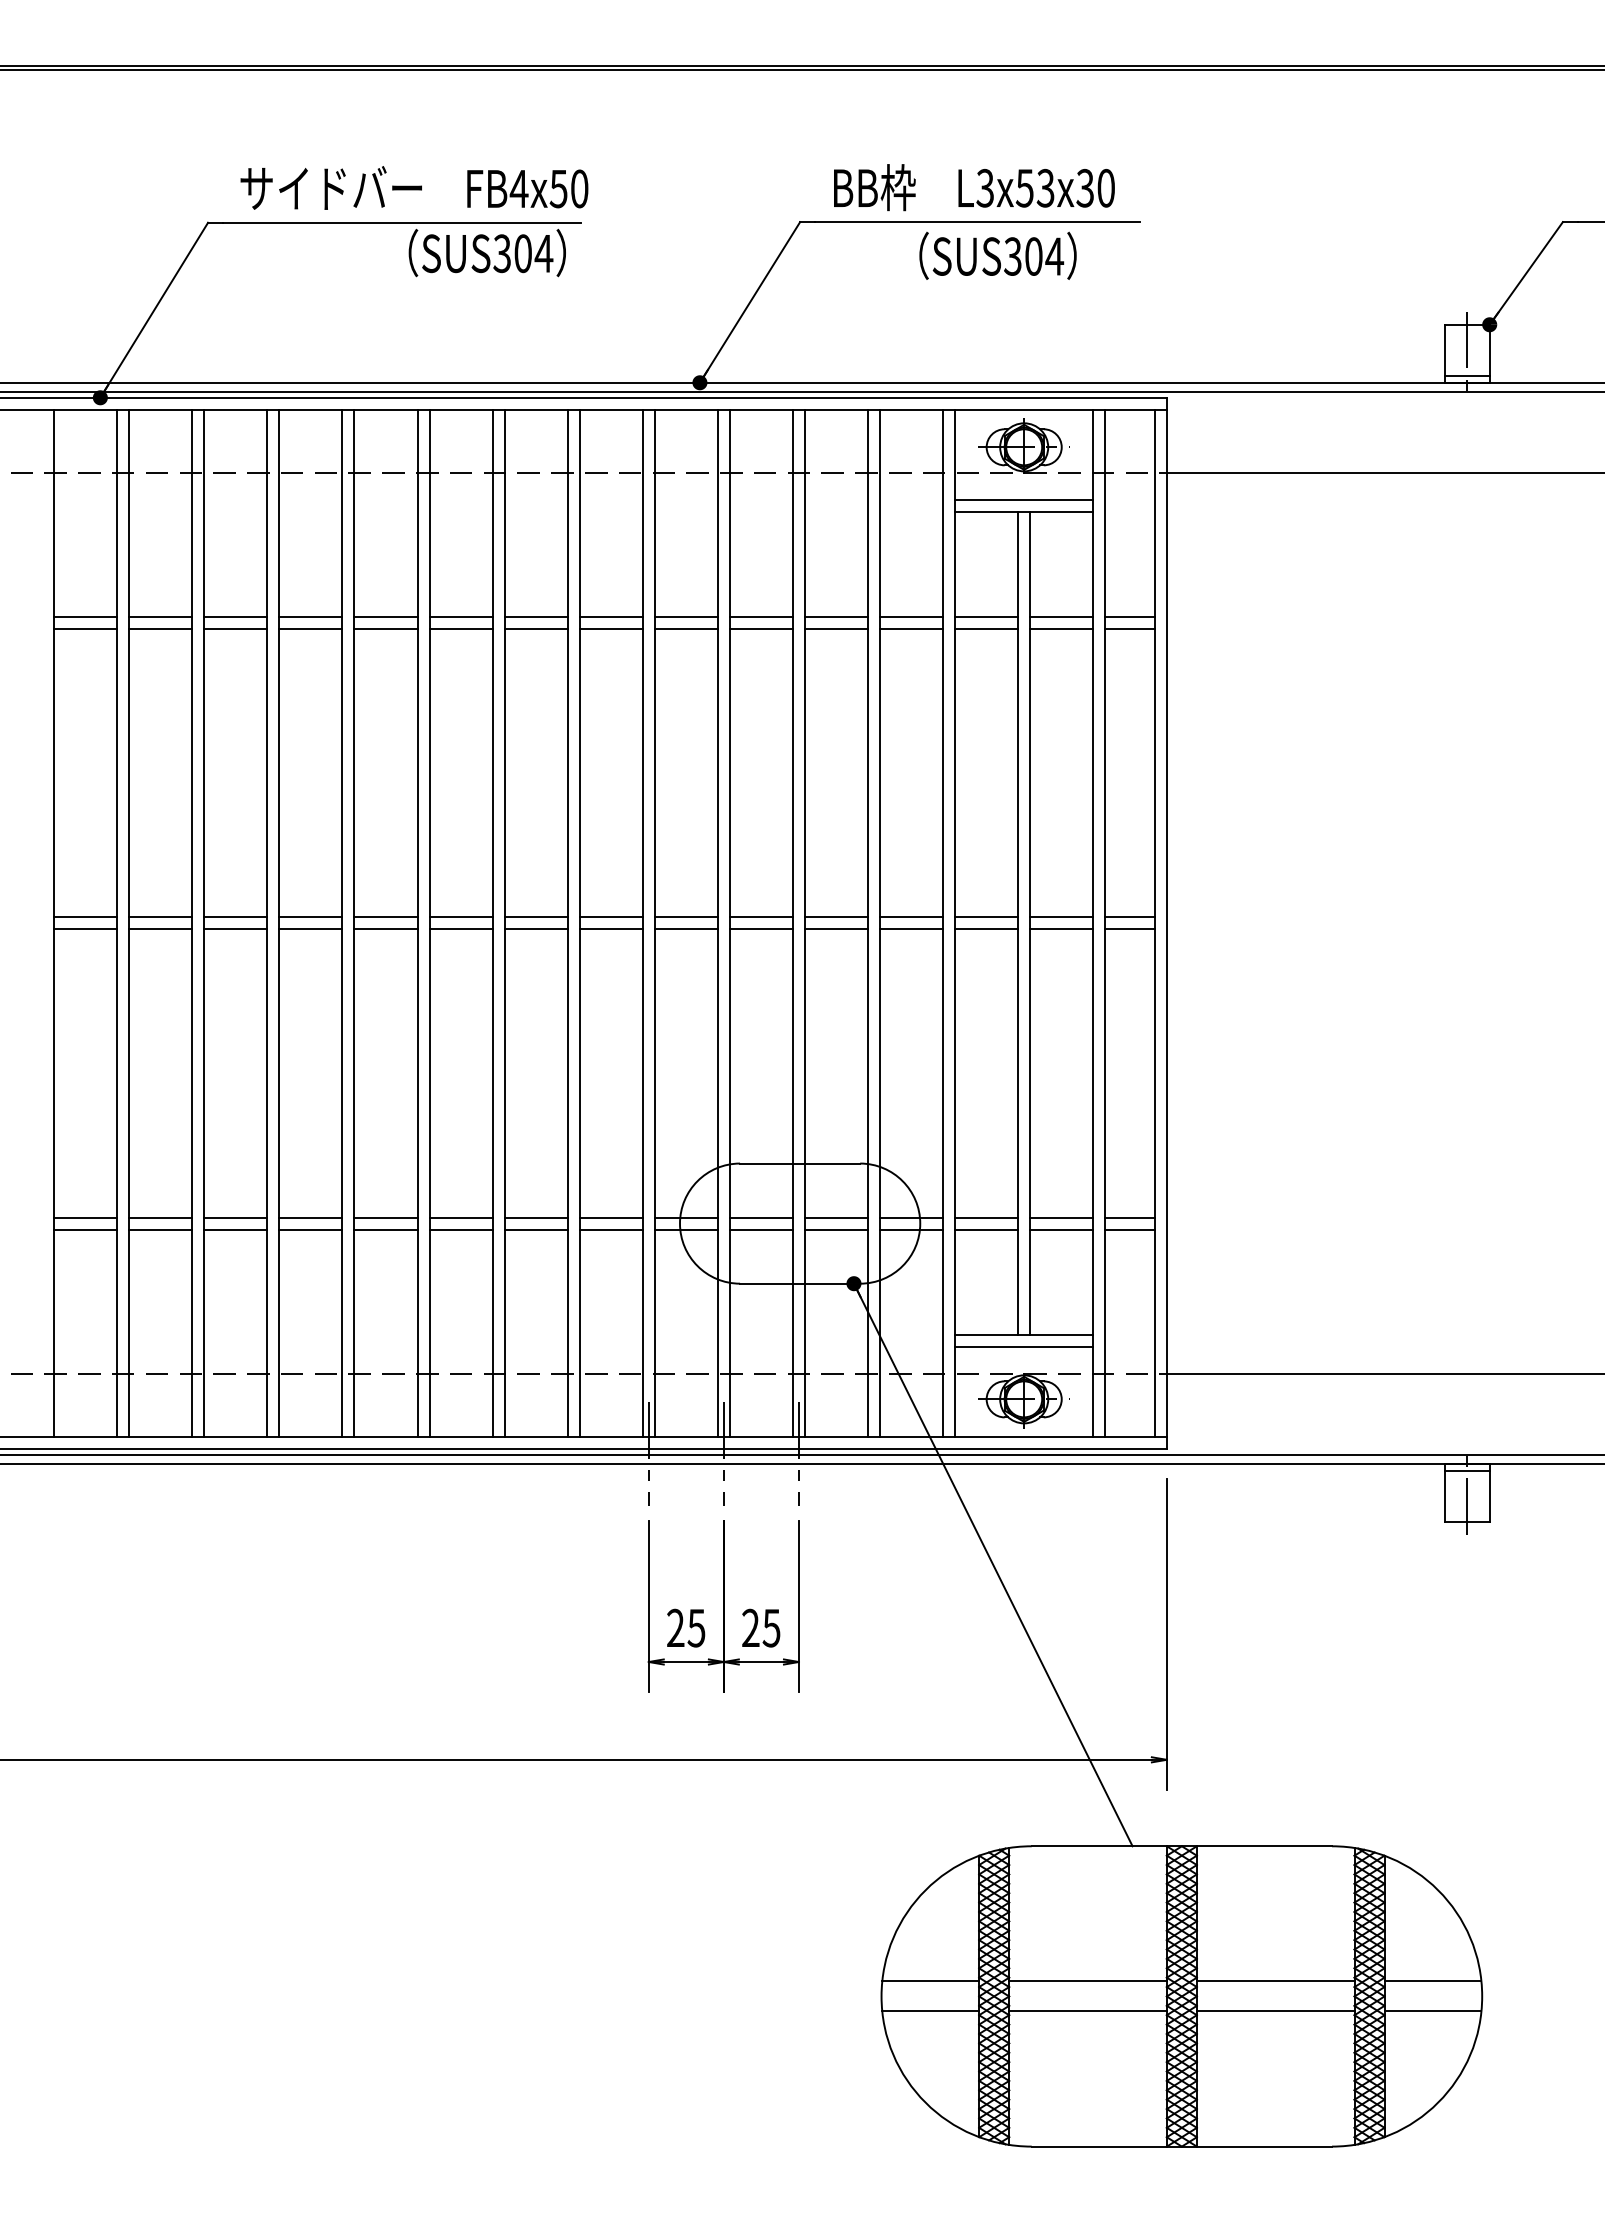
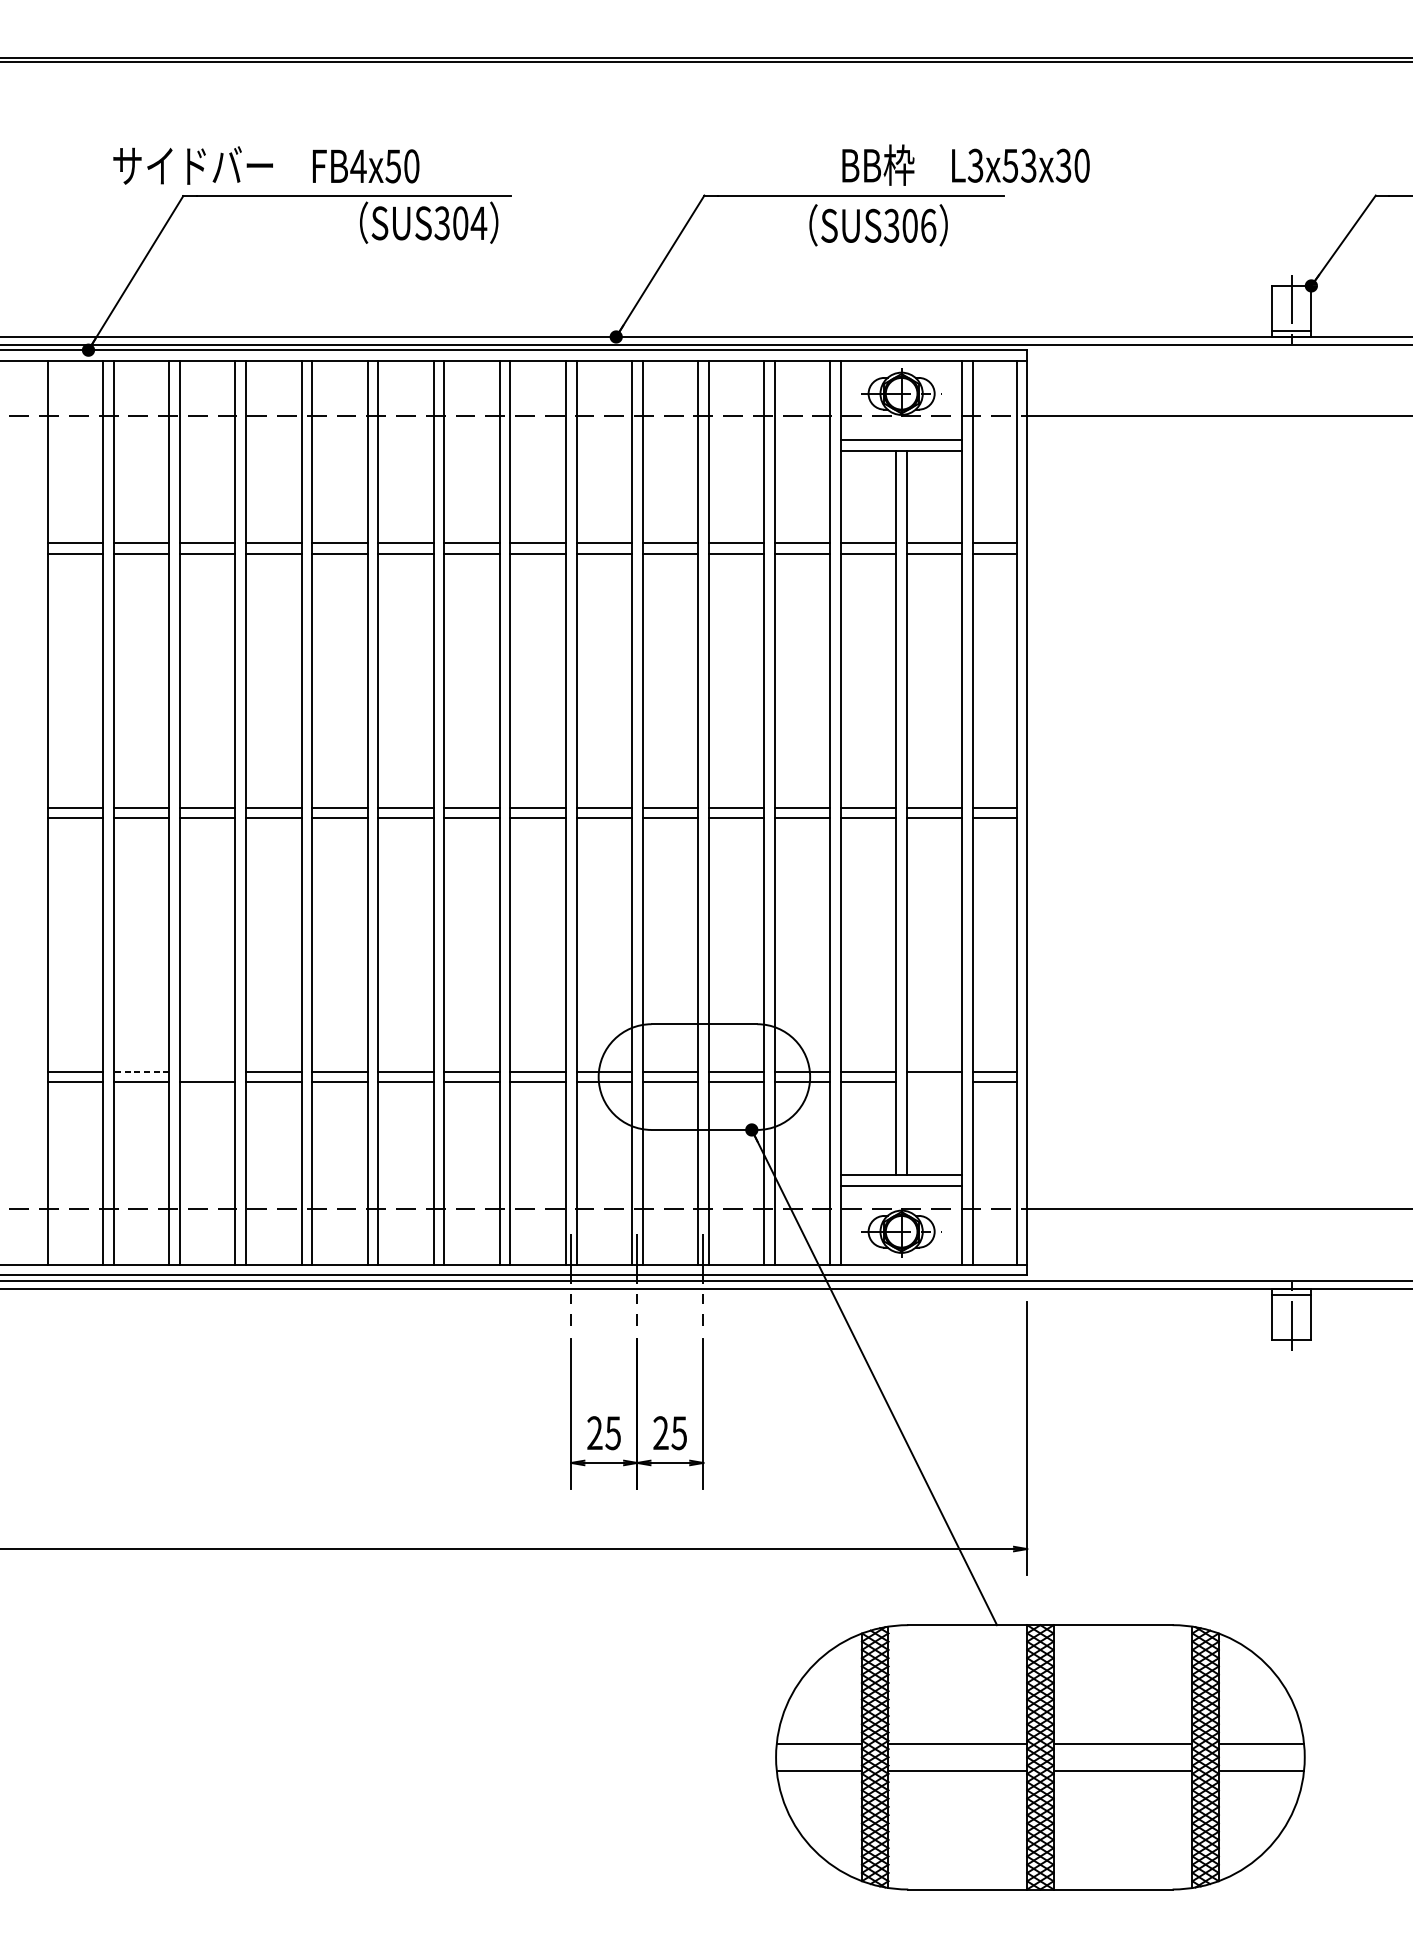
text: (414, 187) -> (266, 165), moved
text: (974, 187) -> (966, 165), moved
text: (1054, 256) -> (928, 225), SUS304 -> SUS306
line: (160, 1217) -> (141, 1071), solid -> dashed
line: (235, 1217) -> (207, 1071), removed
line: (1061, 1229) -> (934, 1082), removed

